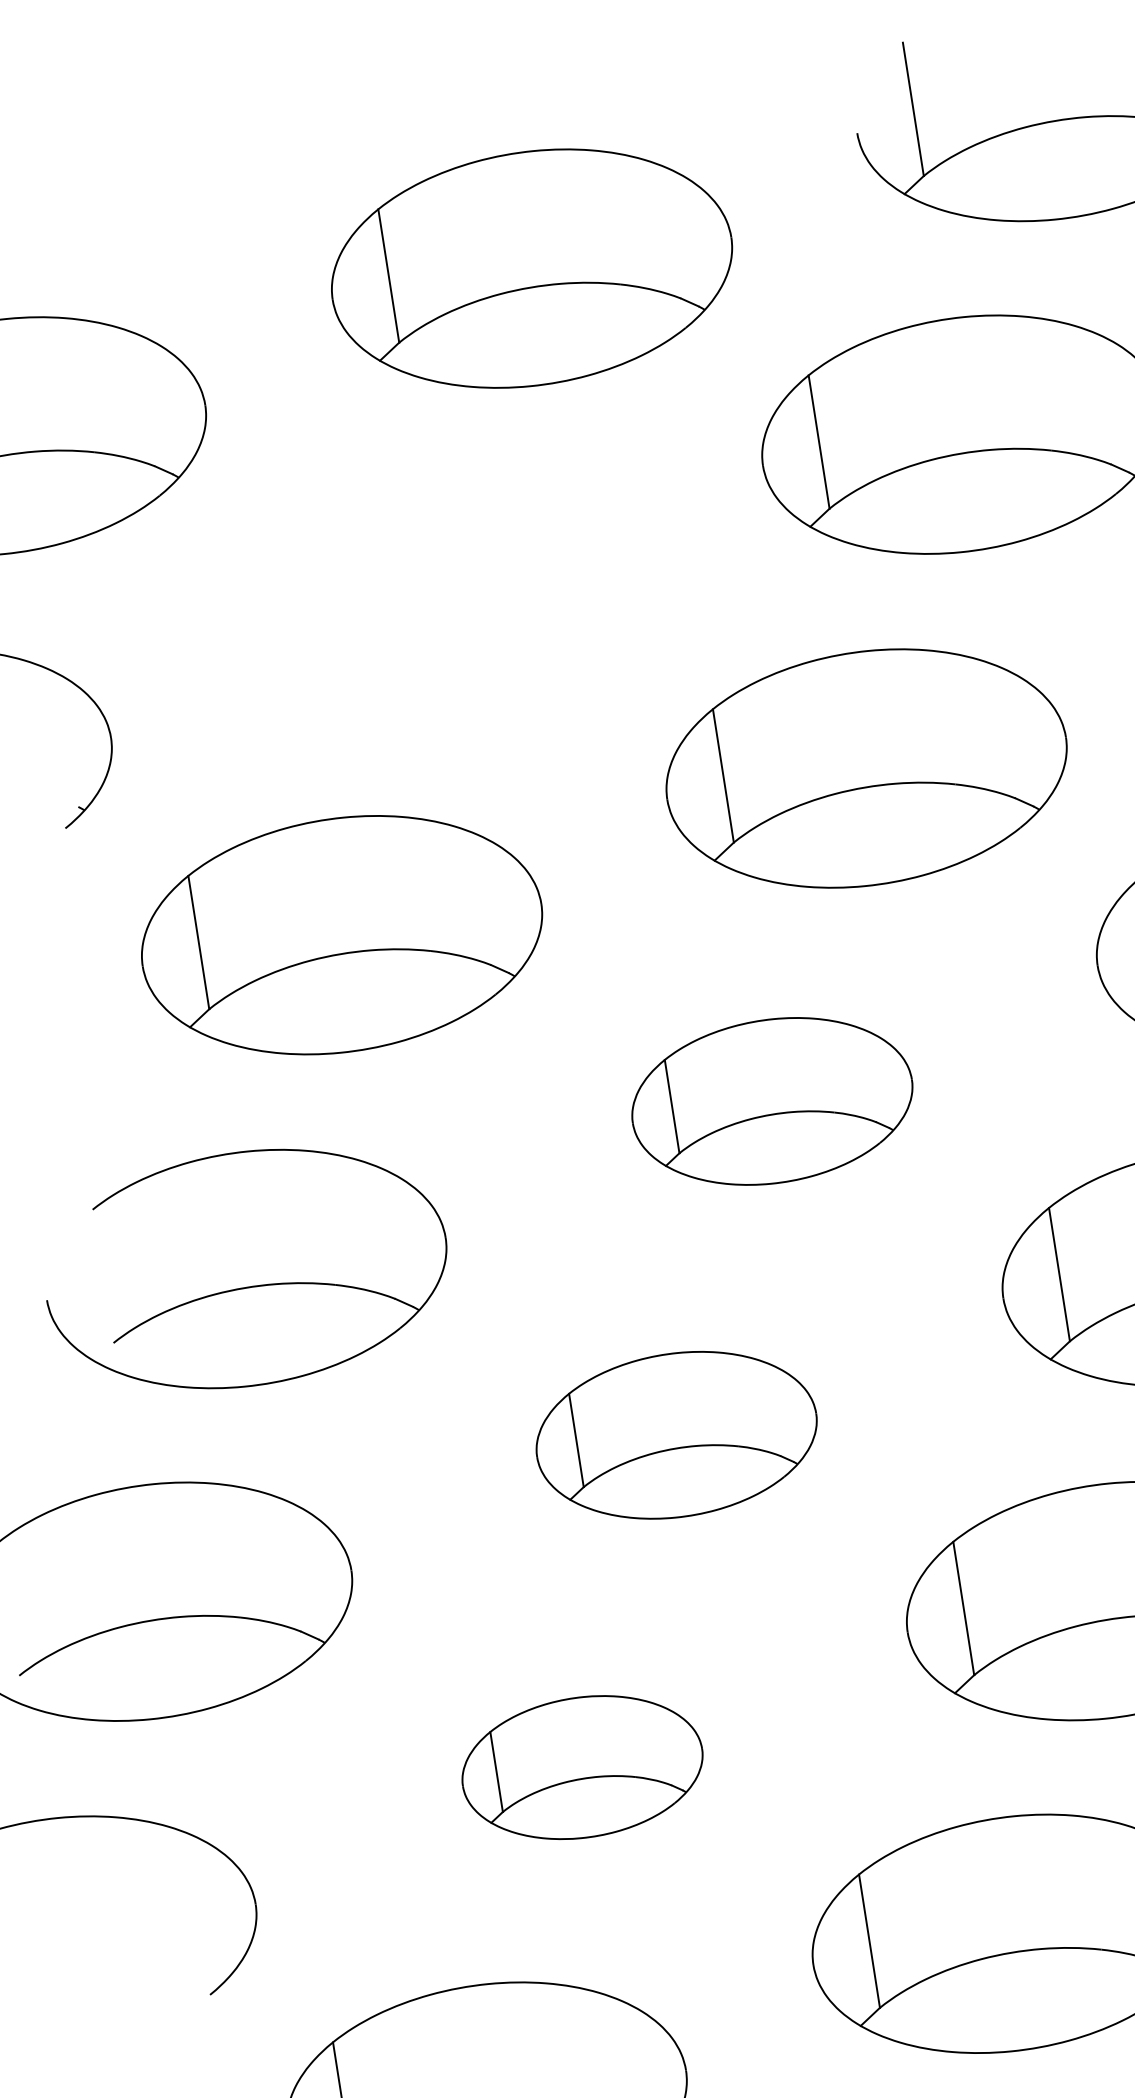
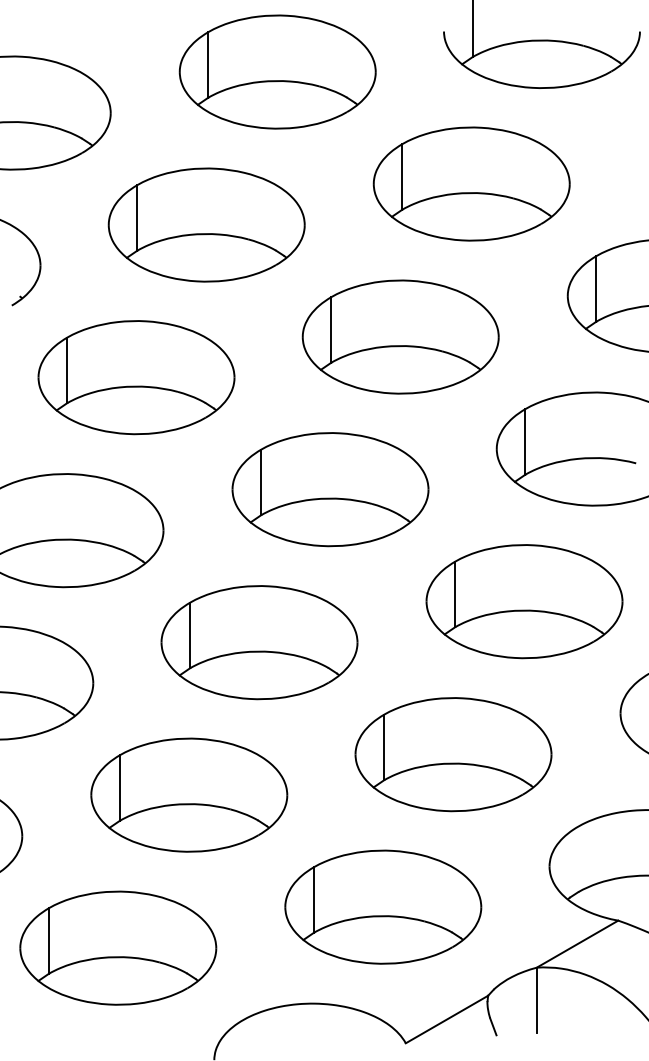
part: (435, 601) -> (206, 224), added
part: (772, 1100) -> (330, 489), size x1.43
part: (676, 1434) -> (259, 642), size x1.43
part: (582, 1766) -> (189, 794), size x1.67

